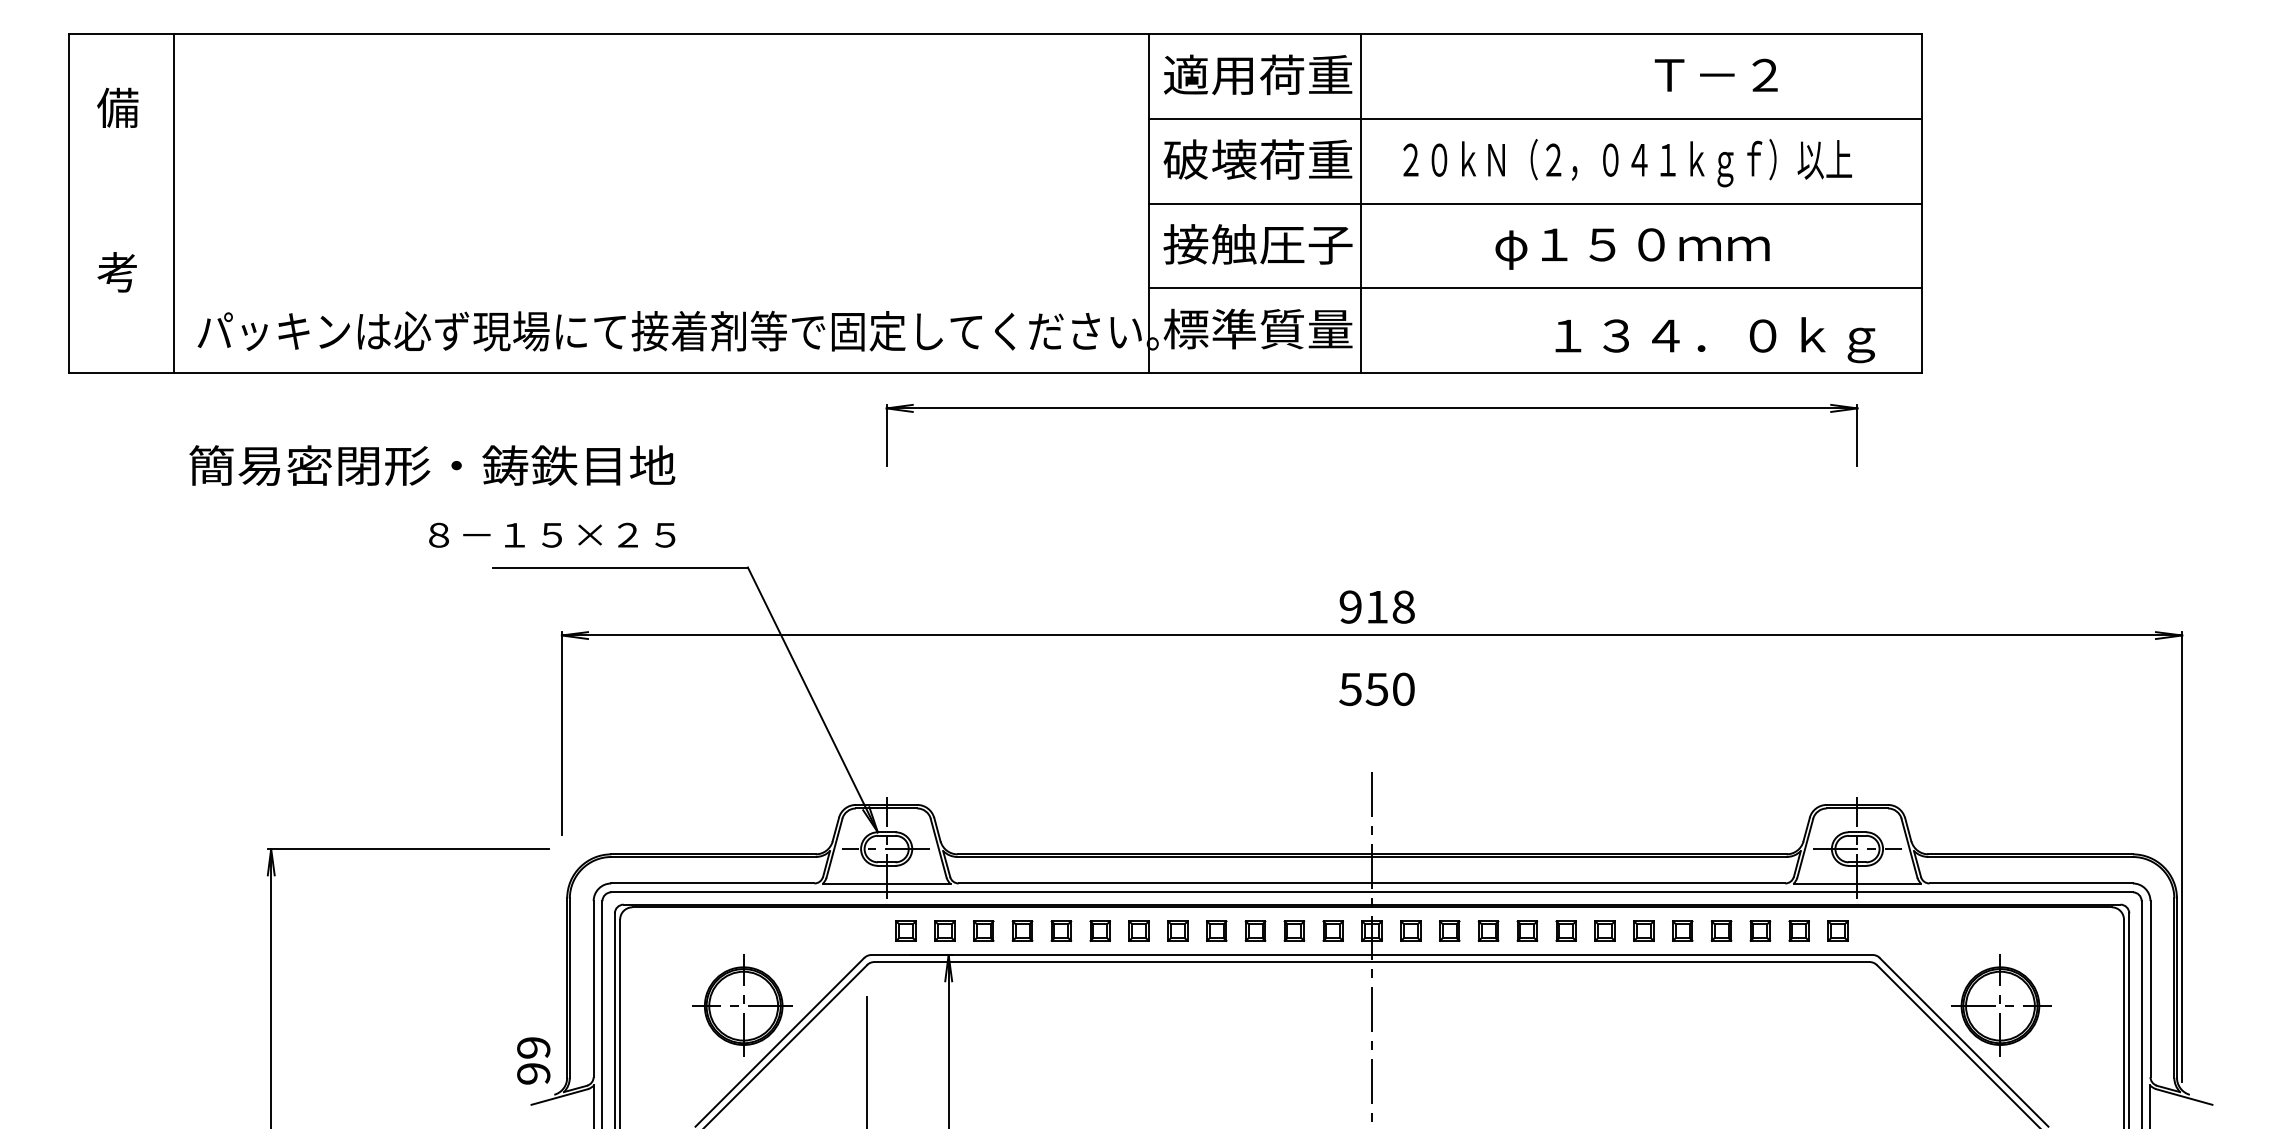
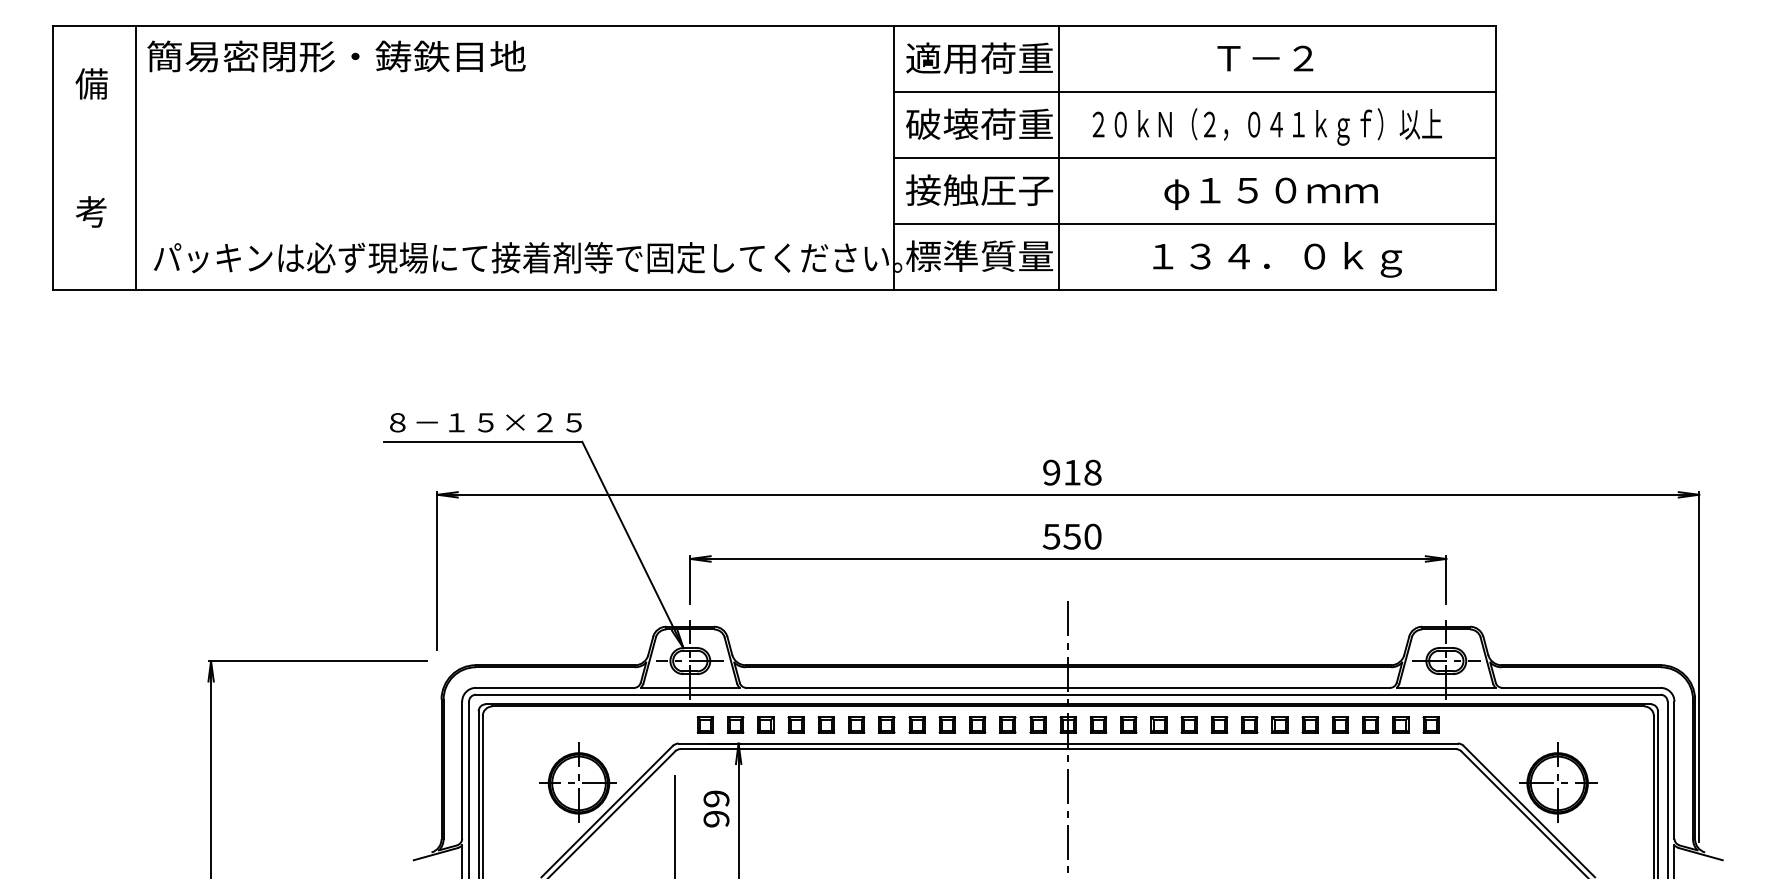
text: (1716, 75) -> (1265, 58), moved
text: (1715, 339) -> (1277, 259), moved
part: (1372, 409) -> (1068, 559), moved
text: (432, 465) -> (336, 56), moved
text: (551, 534) -> (485, 422), moved
text: (533, 1060) -> (716, 808), moved

